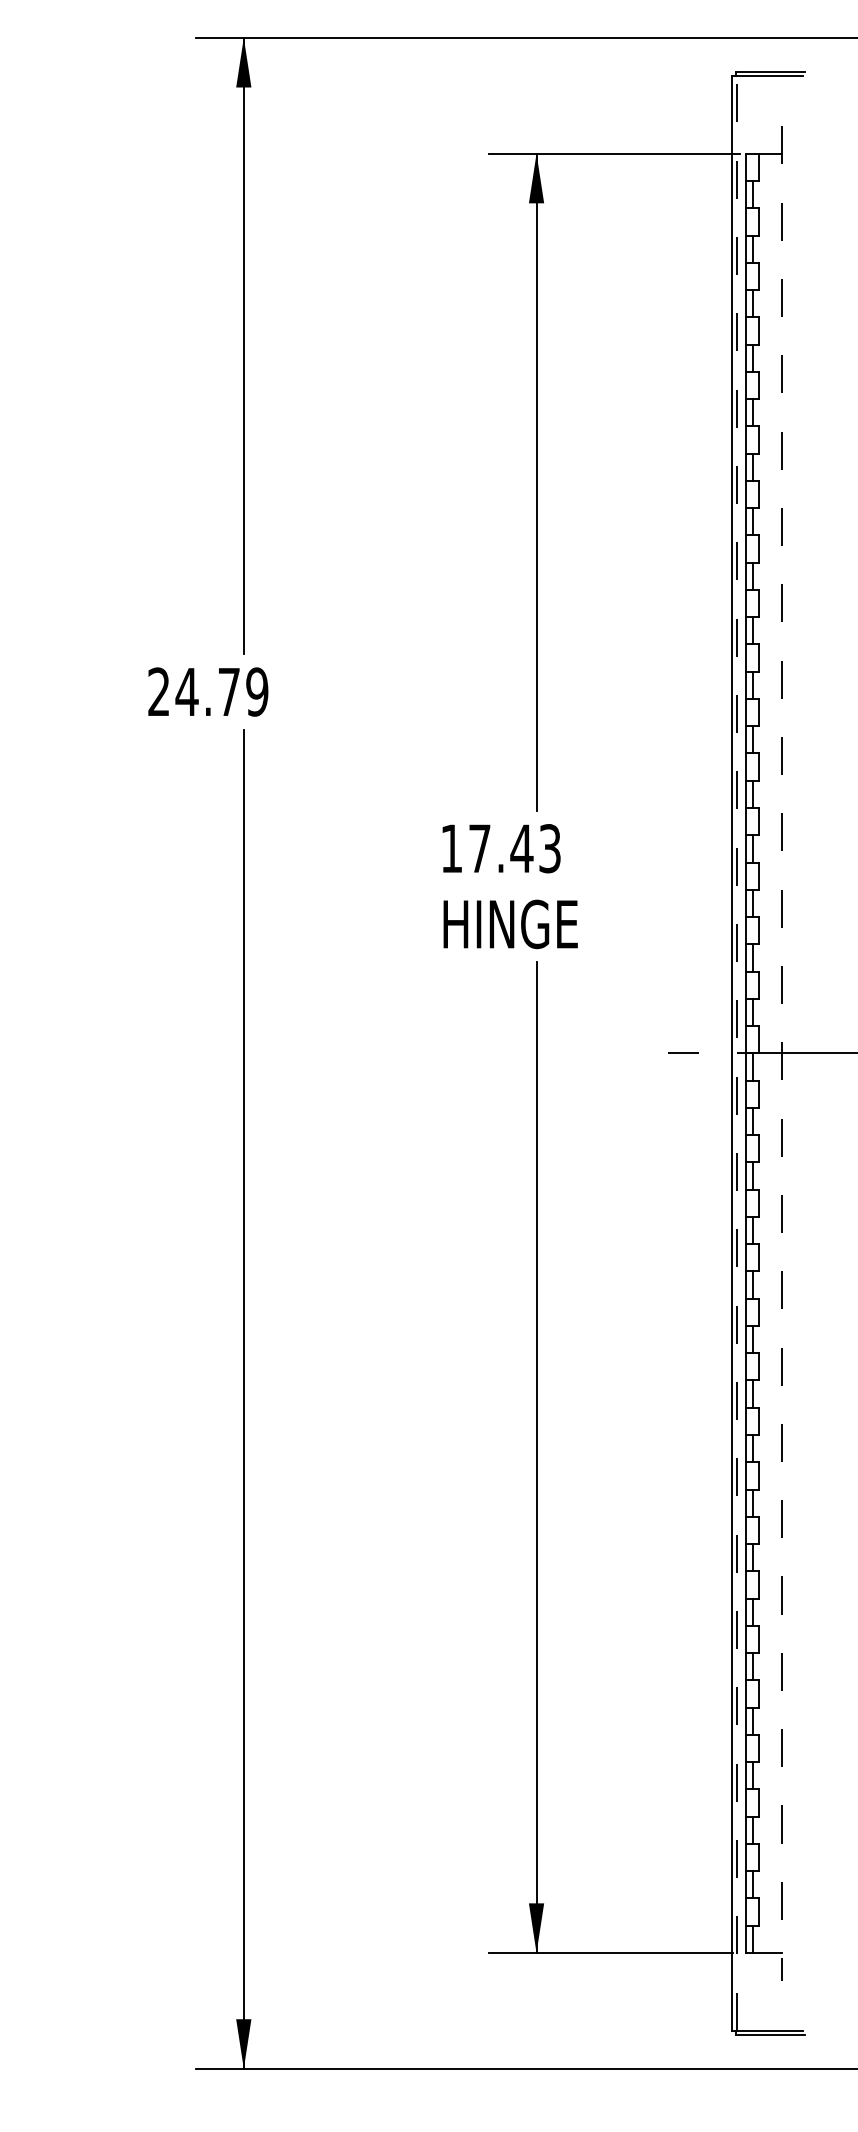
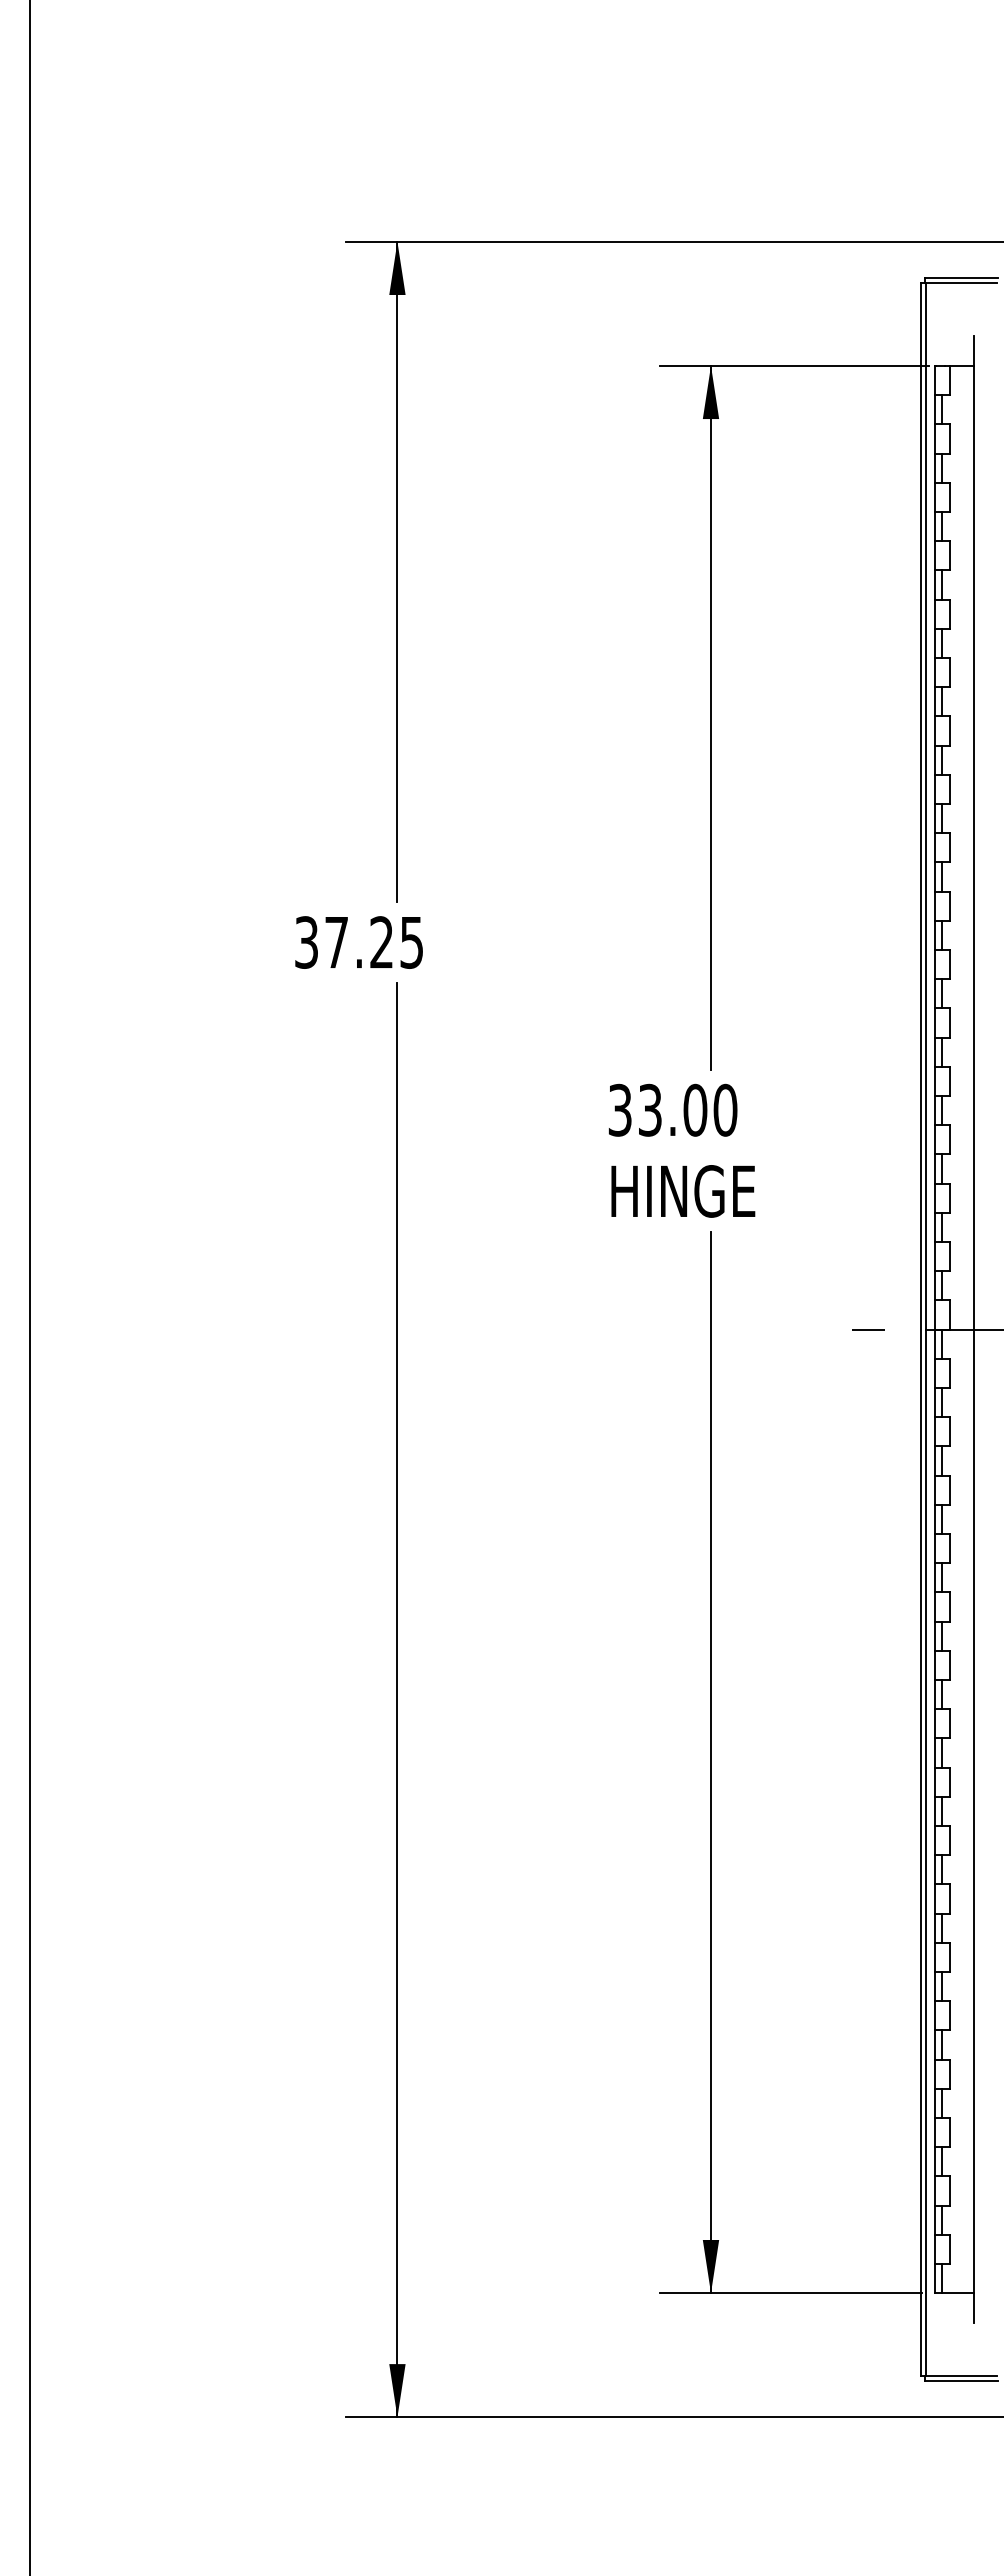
text: (208, 692) -> (359, 942), 24.79 -> 37.25
text: (500, 847) -> (672, 1109), 17.43 -> 33.00
line: (736, 1053) -> (925, 1329), dashed -> solid
line: (781, 1054) -> (973, 1330), dashed -> solid

